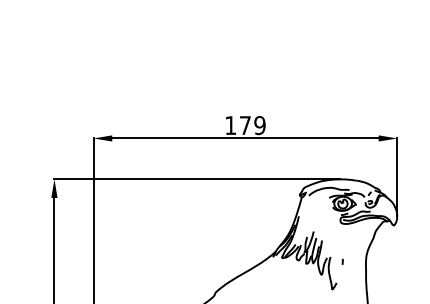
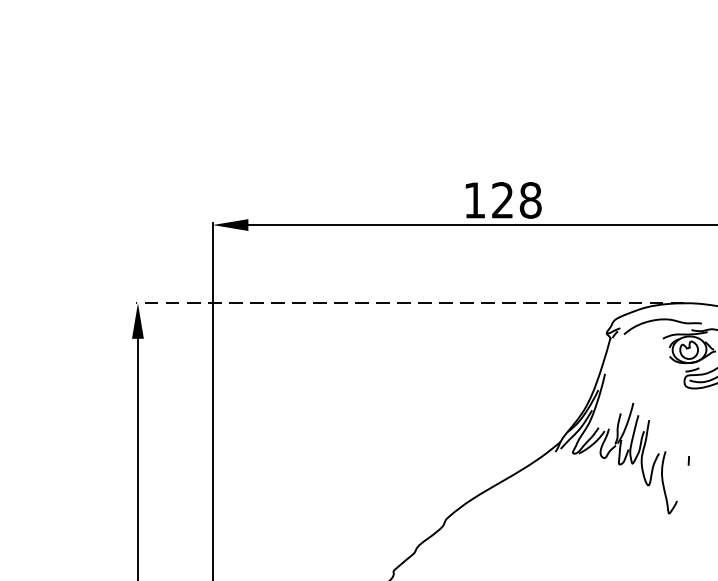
text: (252, 125) -> (516, 200), 179 -> 128
line: (196, 179) -> (409, 303), solid -> dashed

